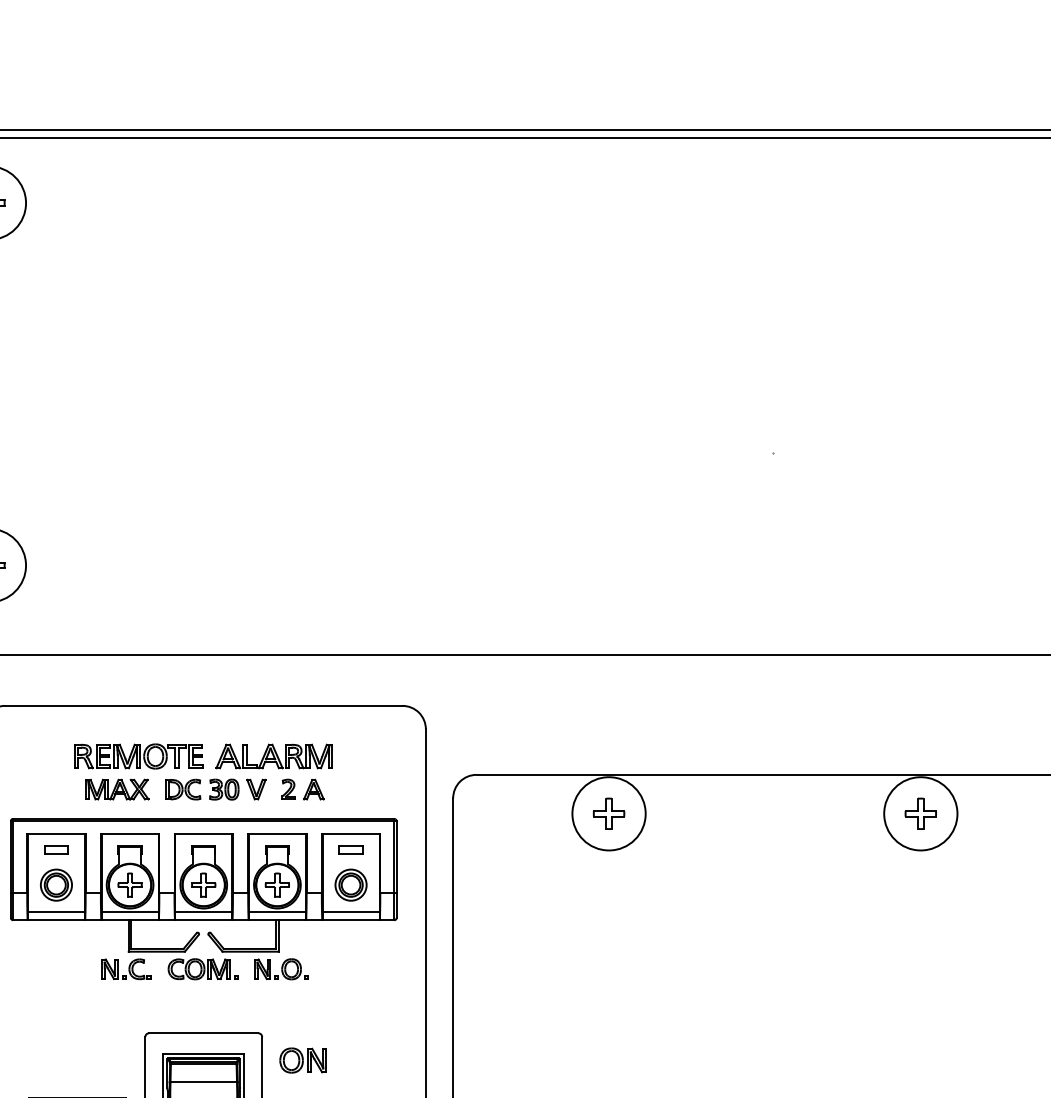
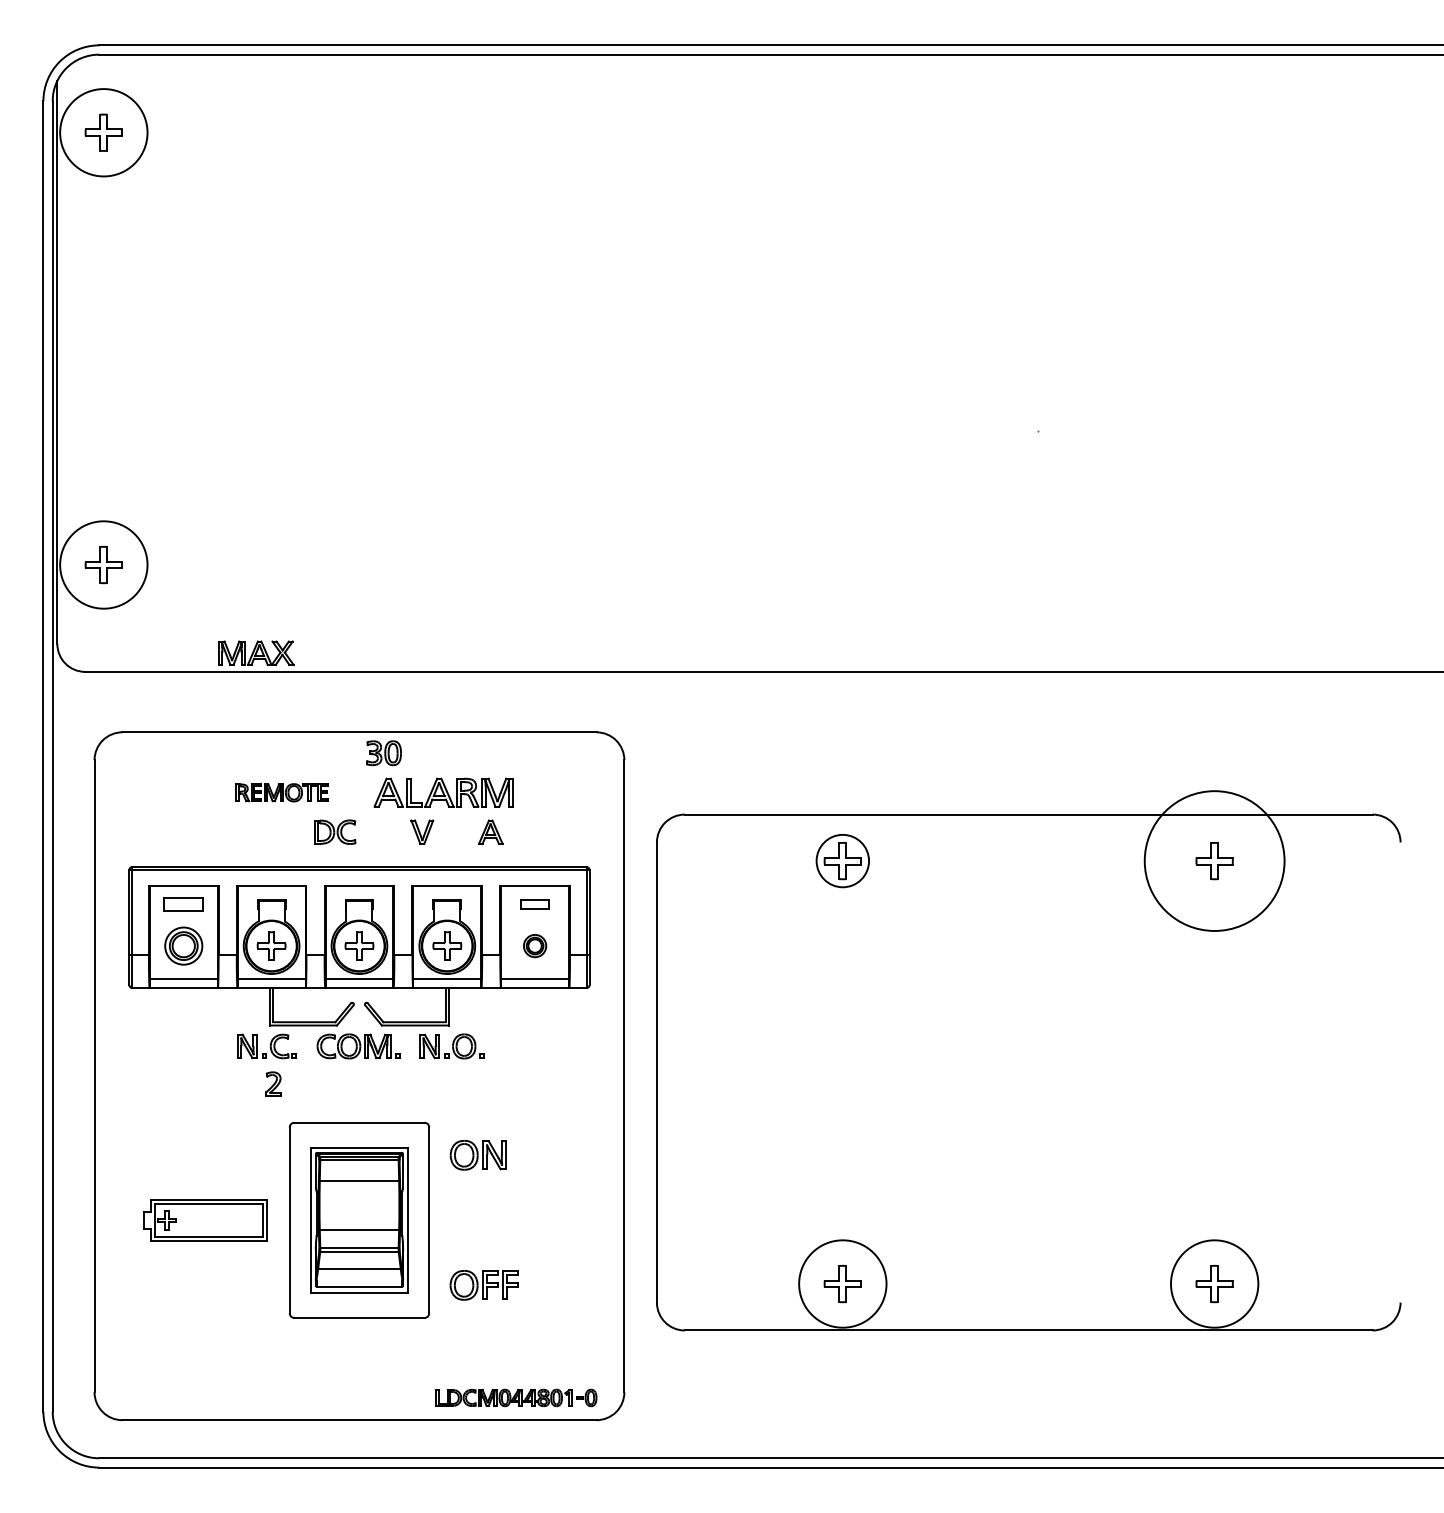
part: (138, 756) -> (281, 792), size x0.6
part: (117, 789) -> (256, 652), moved
part: (223, 789) -> (383, 753), moved
part: (288, 789) -> (273, 1083), moved
circle: (608, 813) -> (842, 860), size x0.6
circle: (920, 813) -> (1214, 860), size x1.6
part: (56, 850) -> (183, 904), size x1.4
part: (350, 884) -> (534, 945), size x0.6

